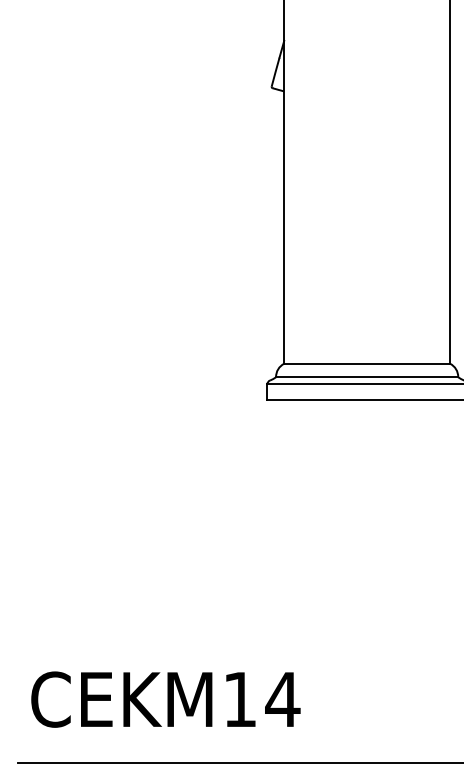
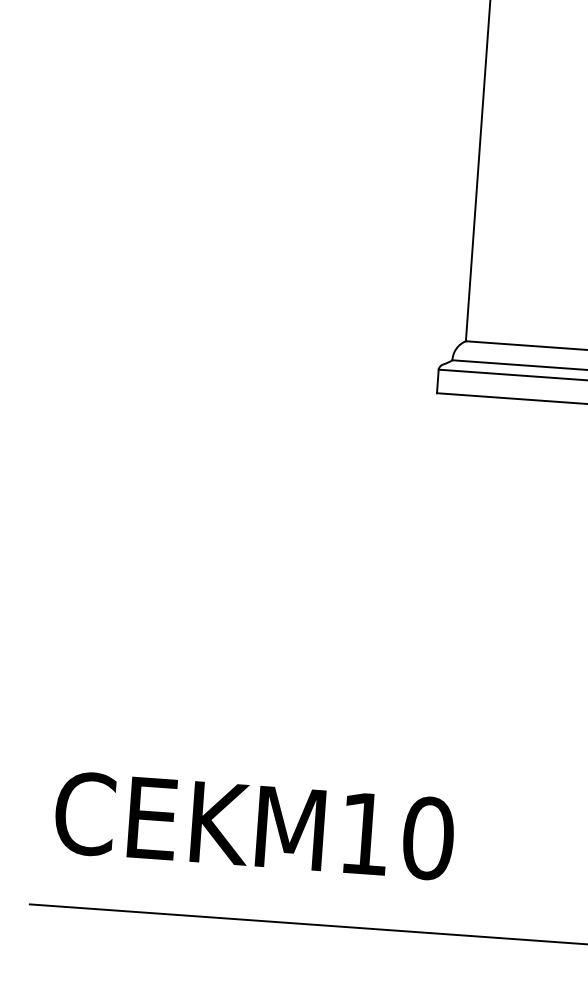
text: (282, 699) -> (427, 838), CEKM14 -> CEKM10

